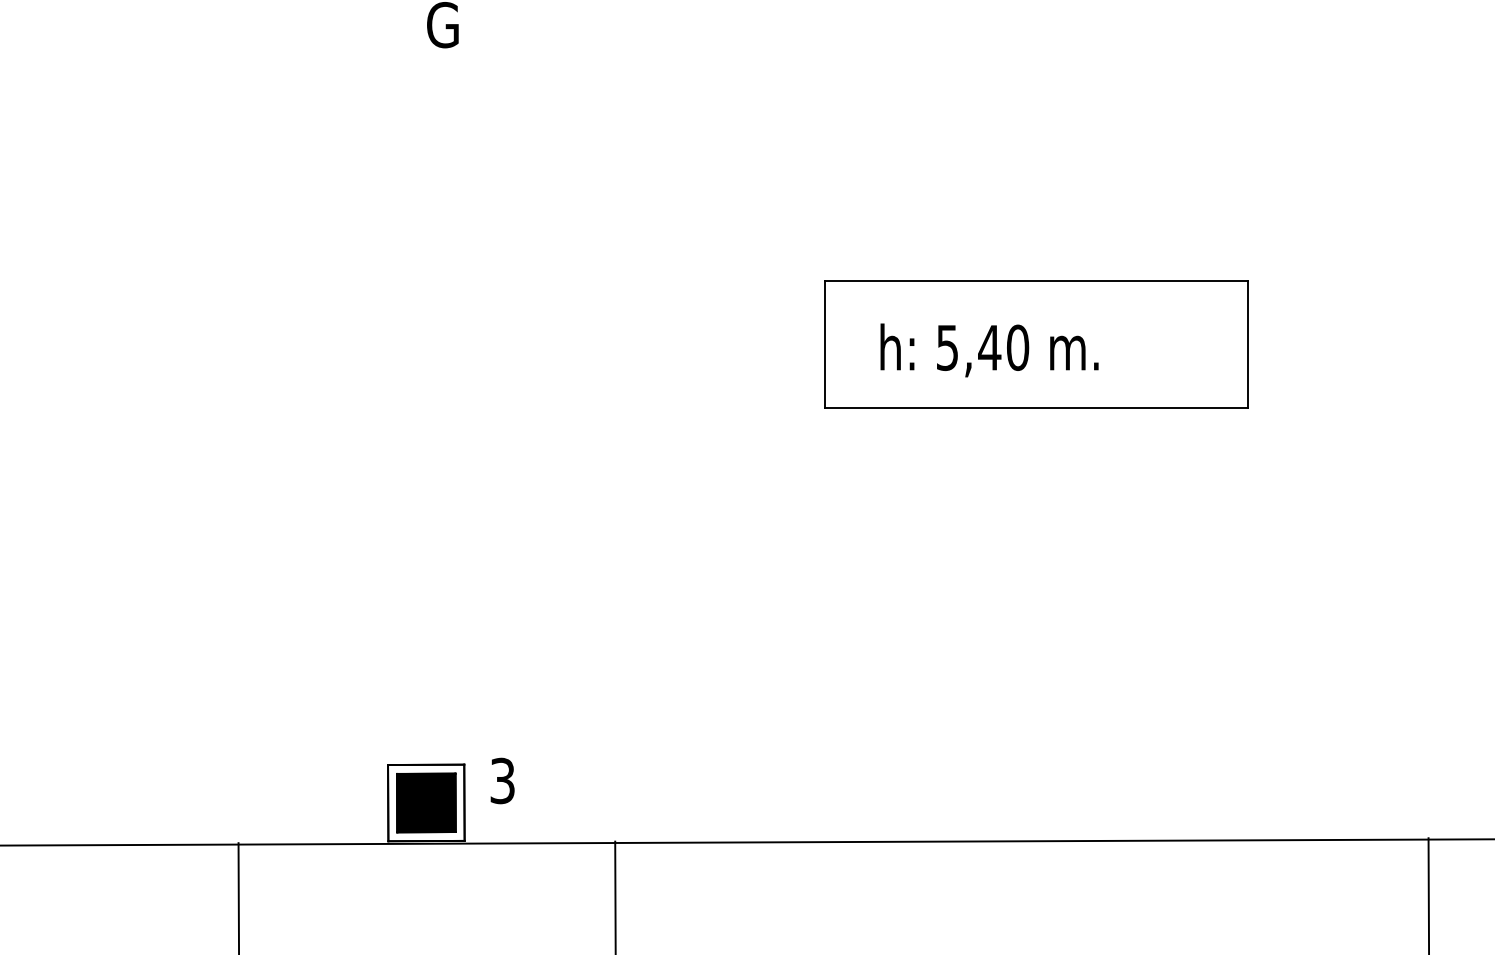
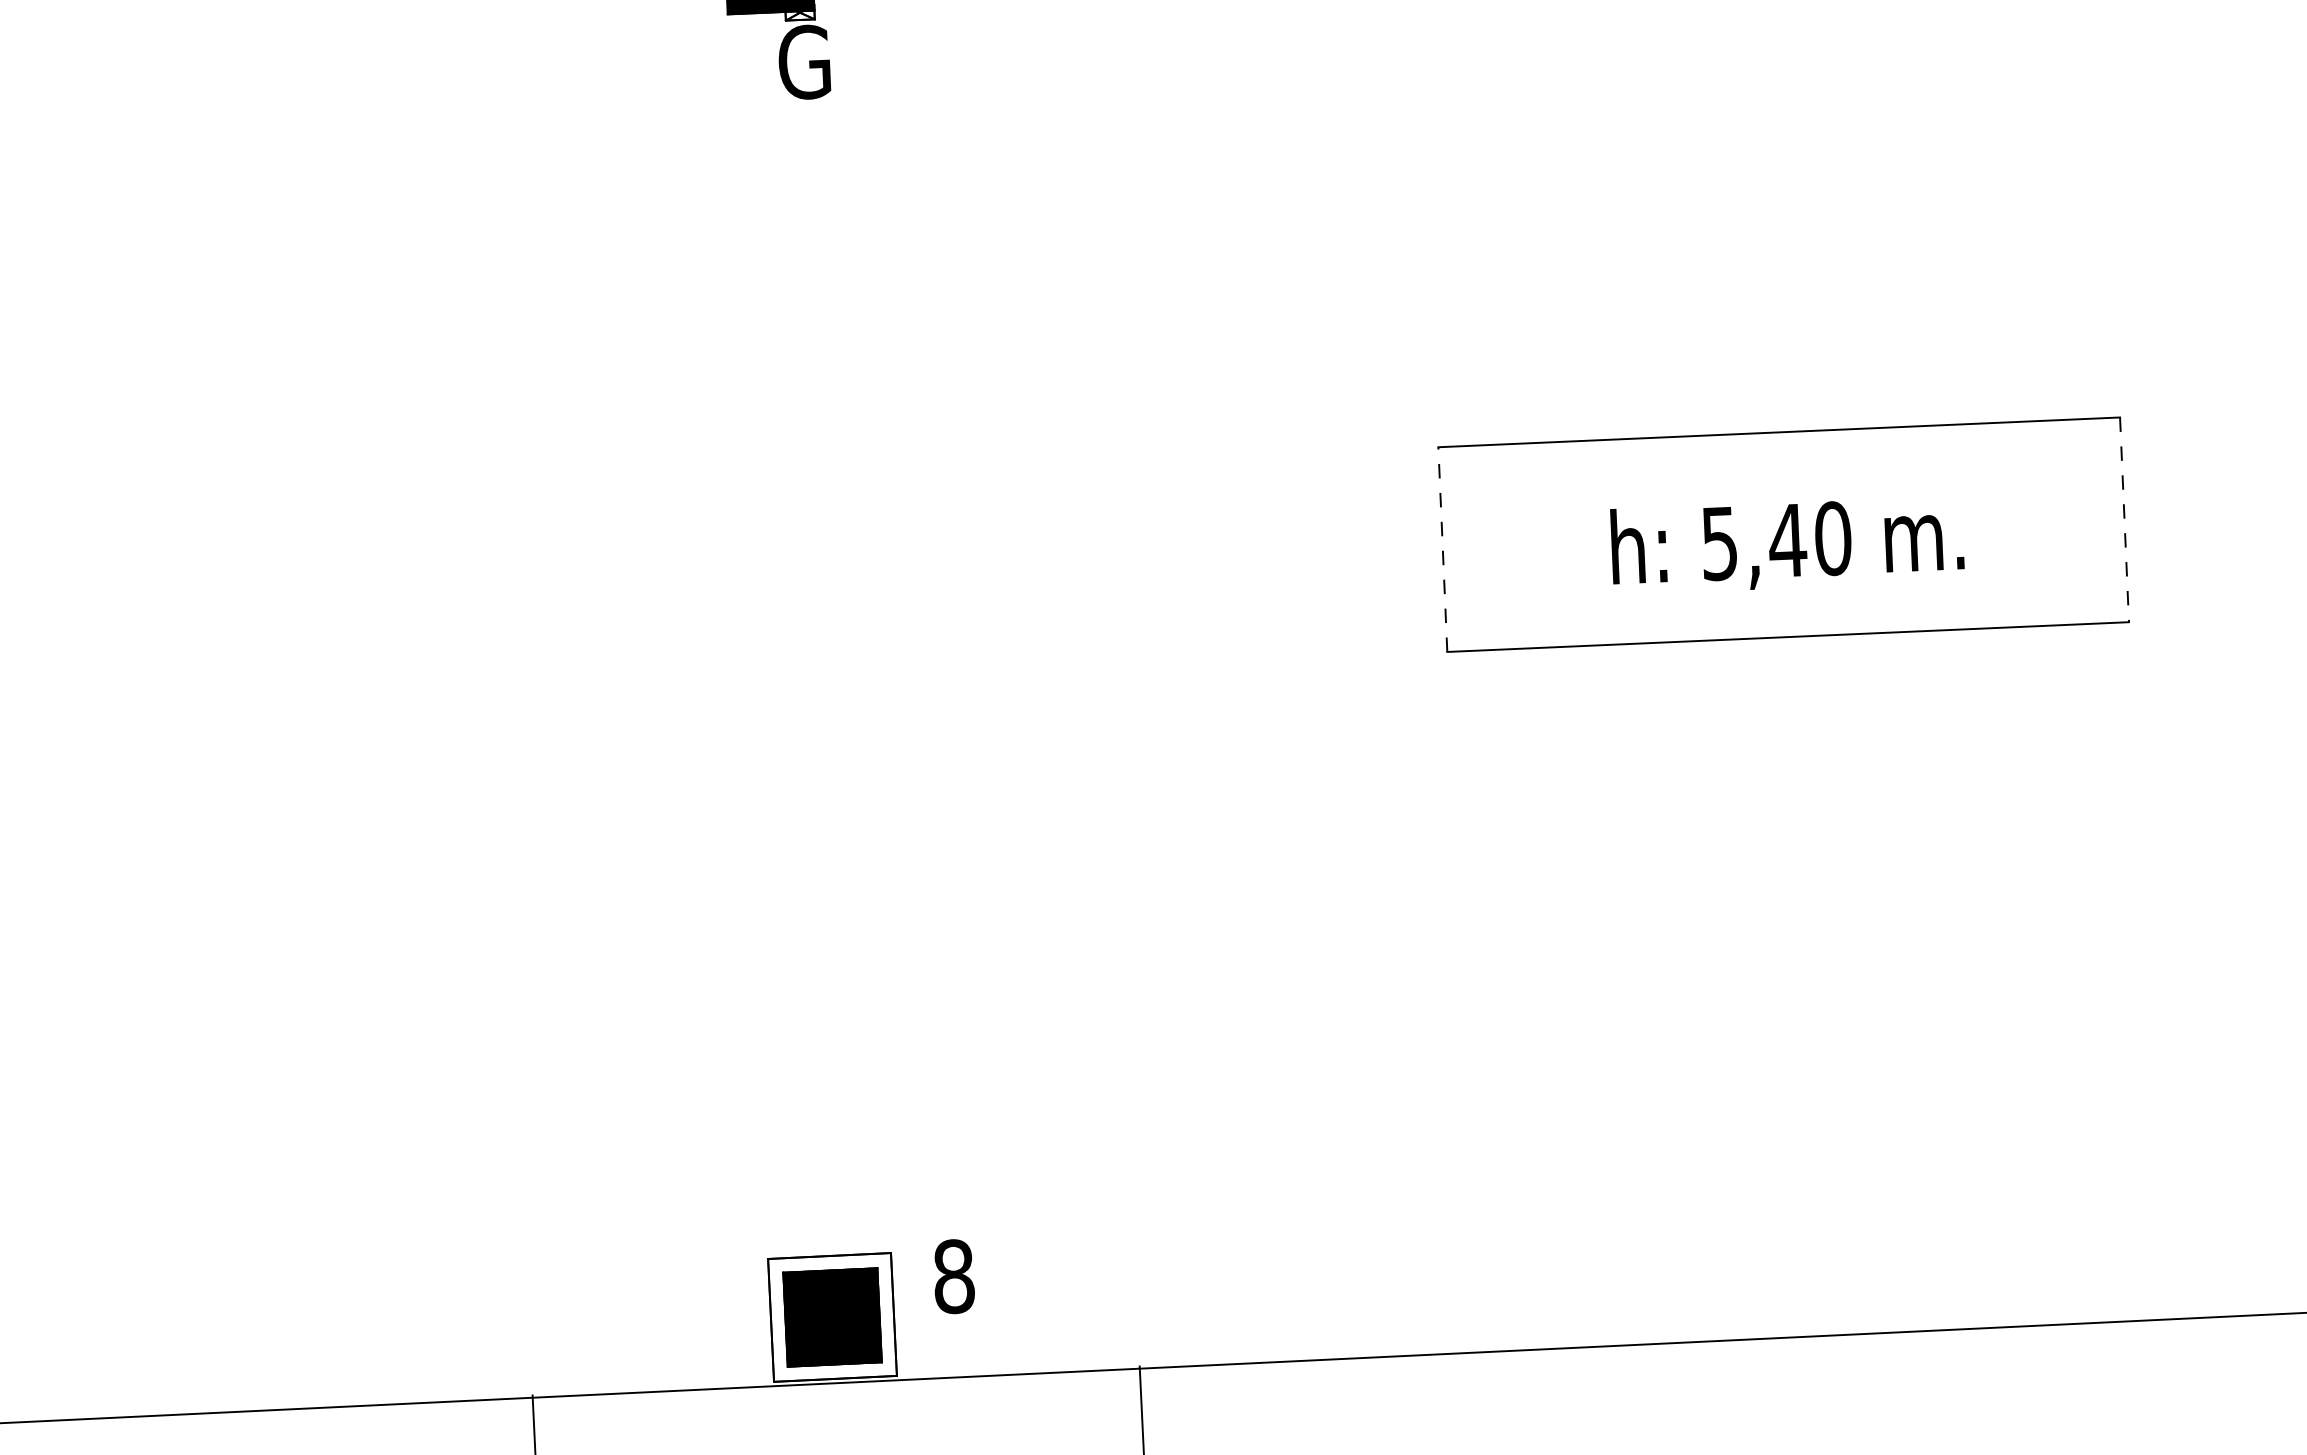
line: (824, 343) -> (1442, 548), solid -> dashed
line: (1247, 344) -> (2123, 520), solid -> dashed
text: (989, 350) -> (1787, 544), moved
text: (502, 780) -> (953, 1275), 3 -> 8

